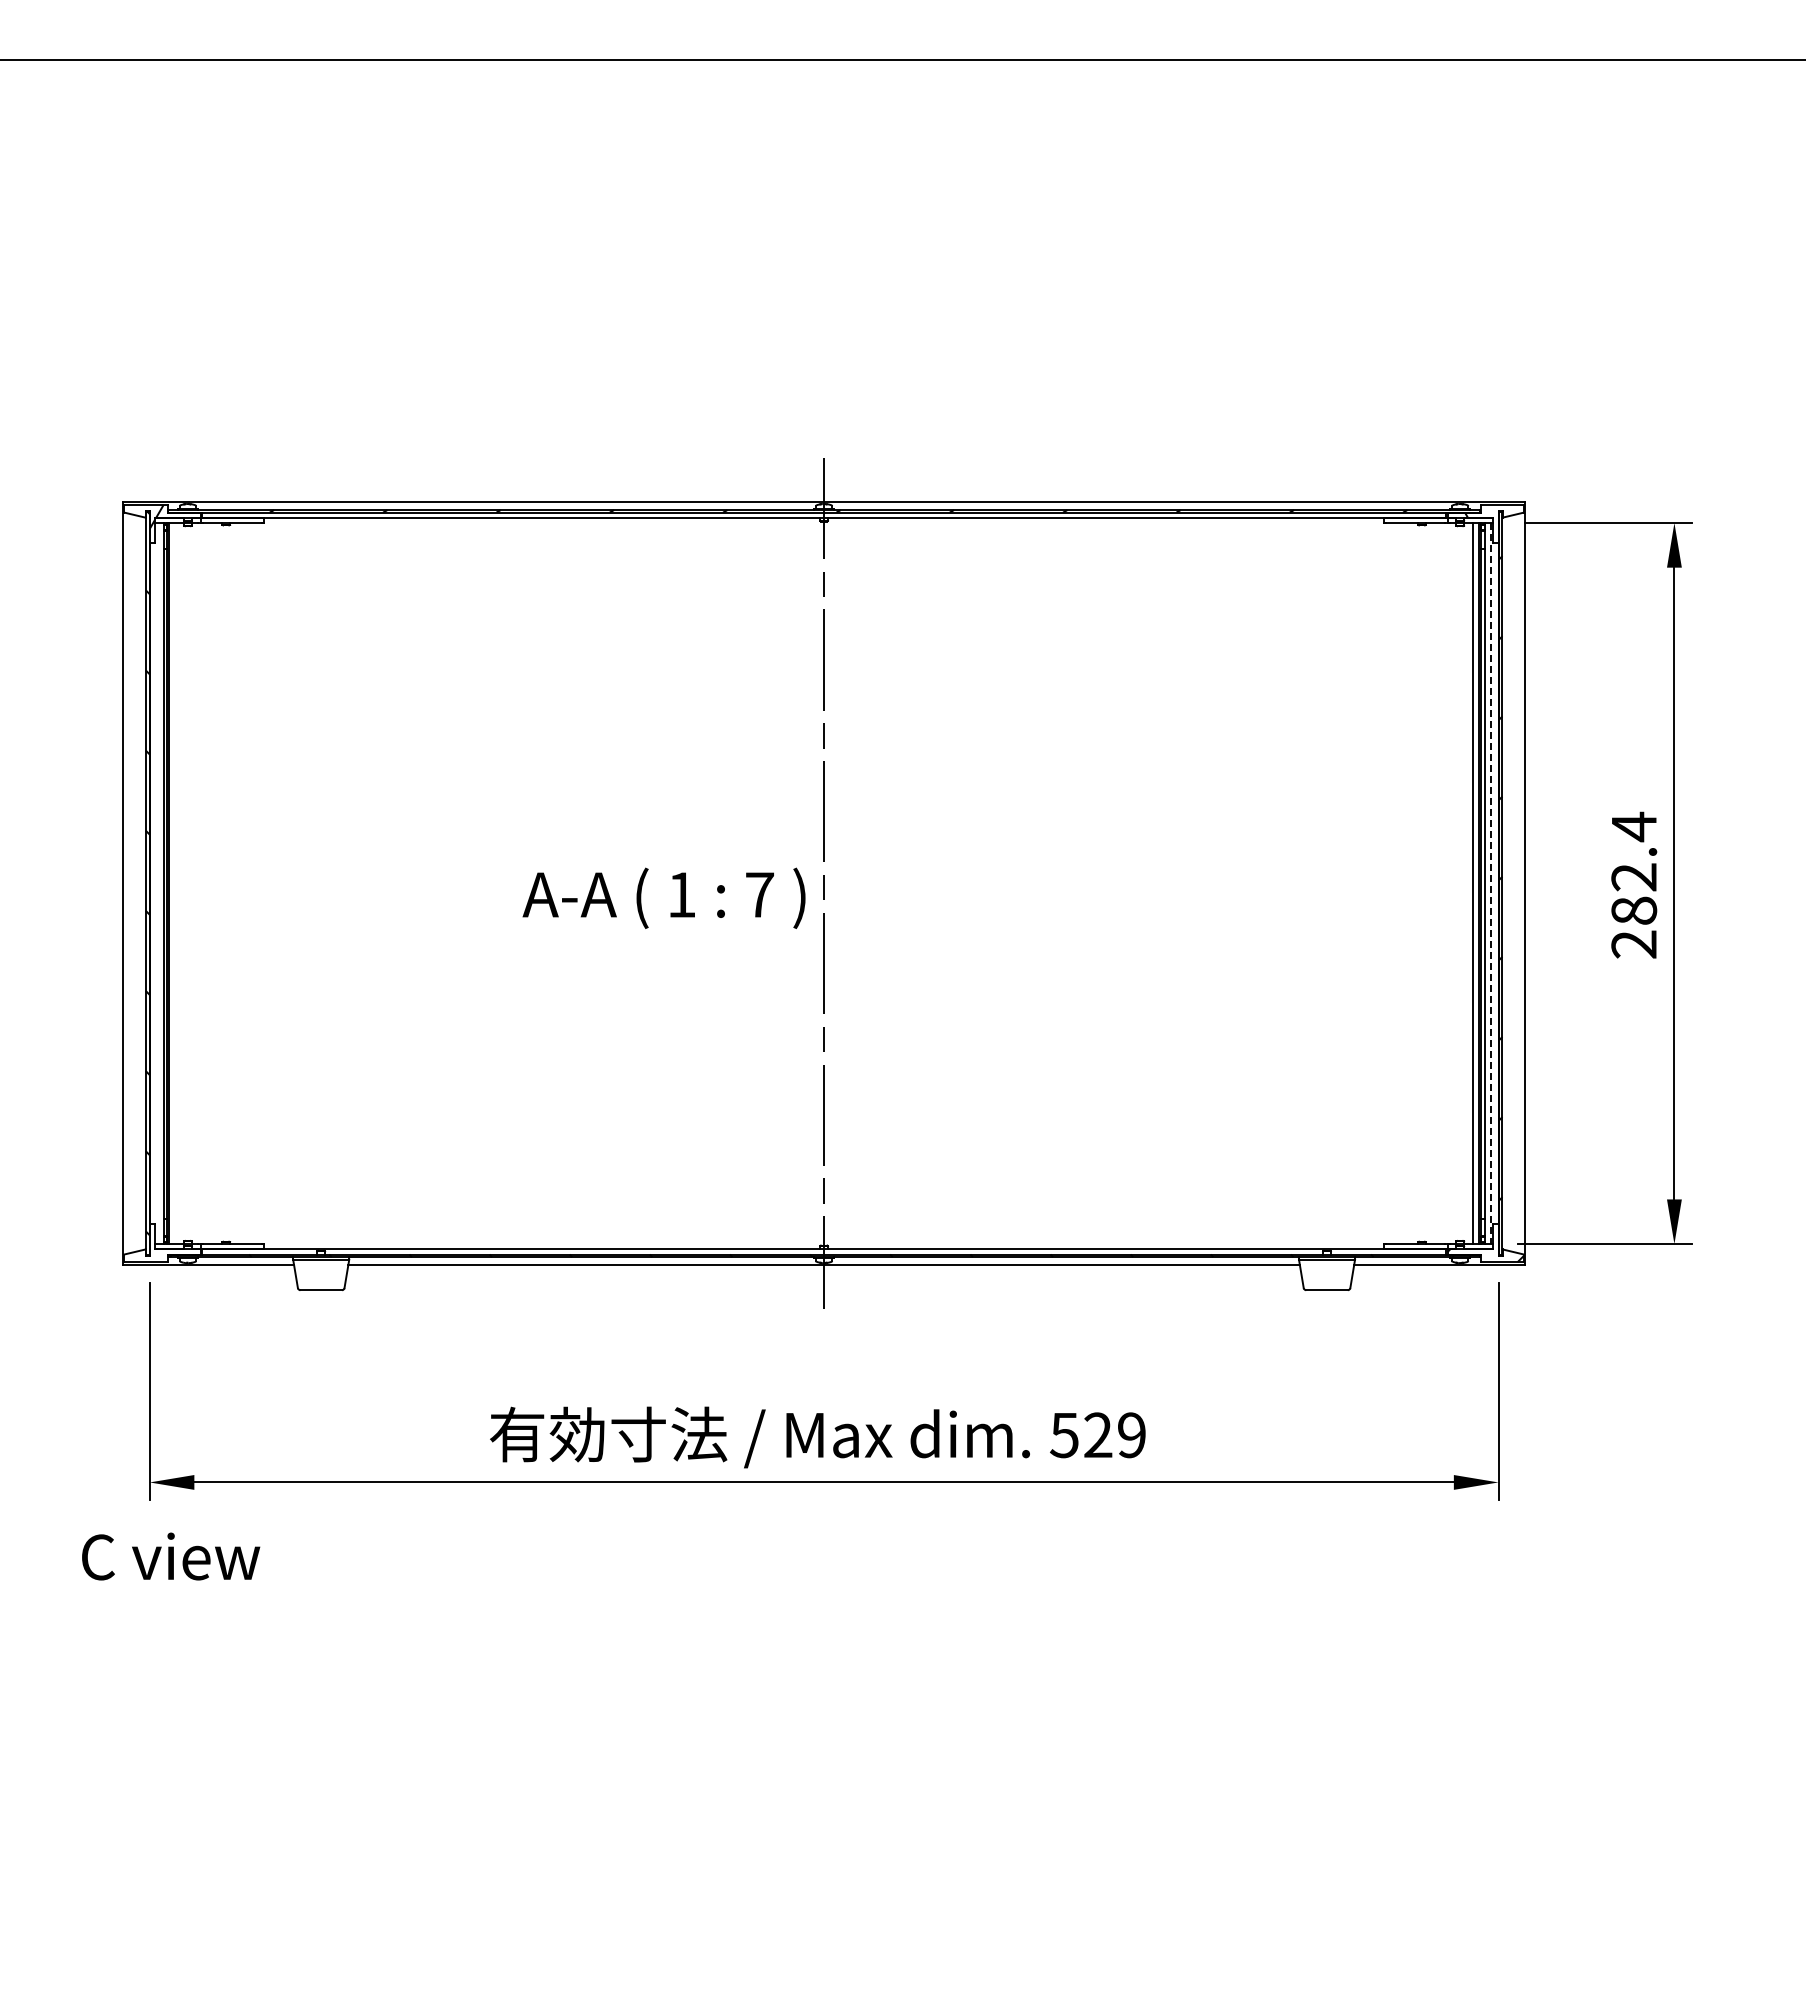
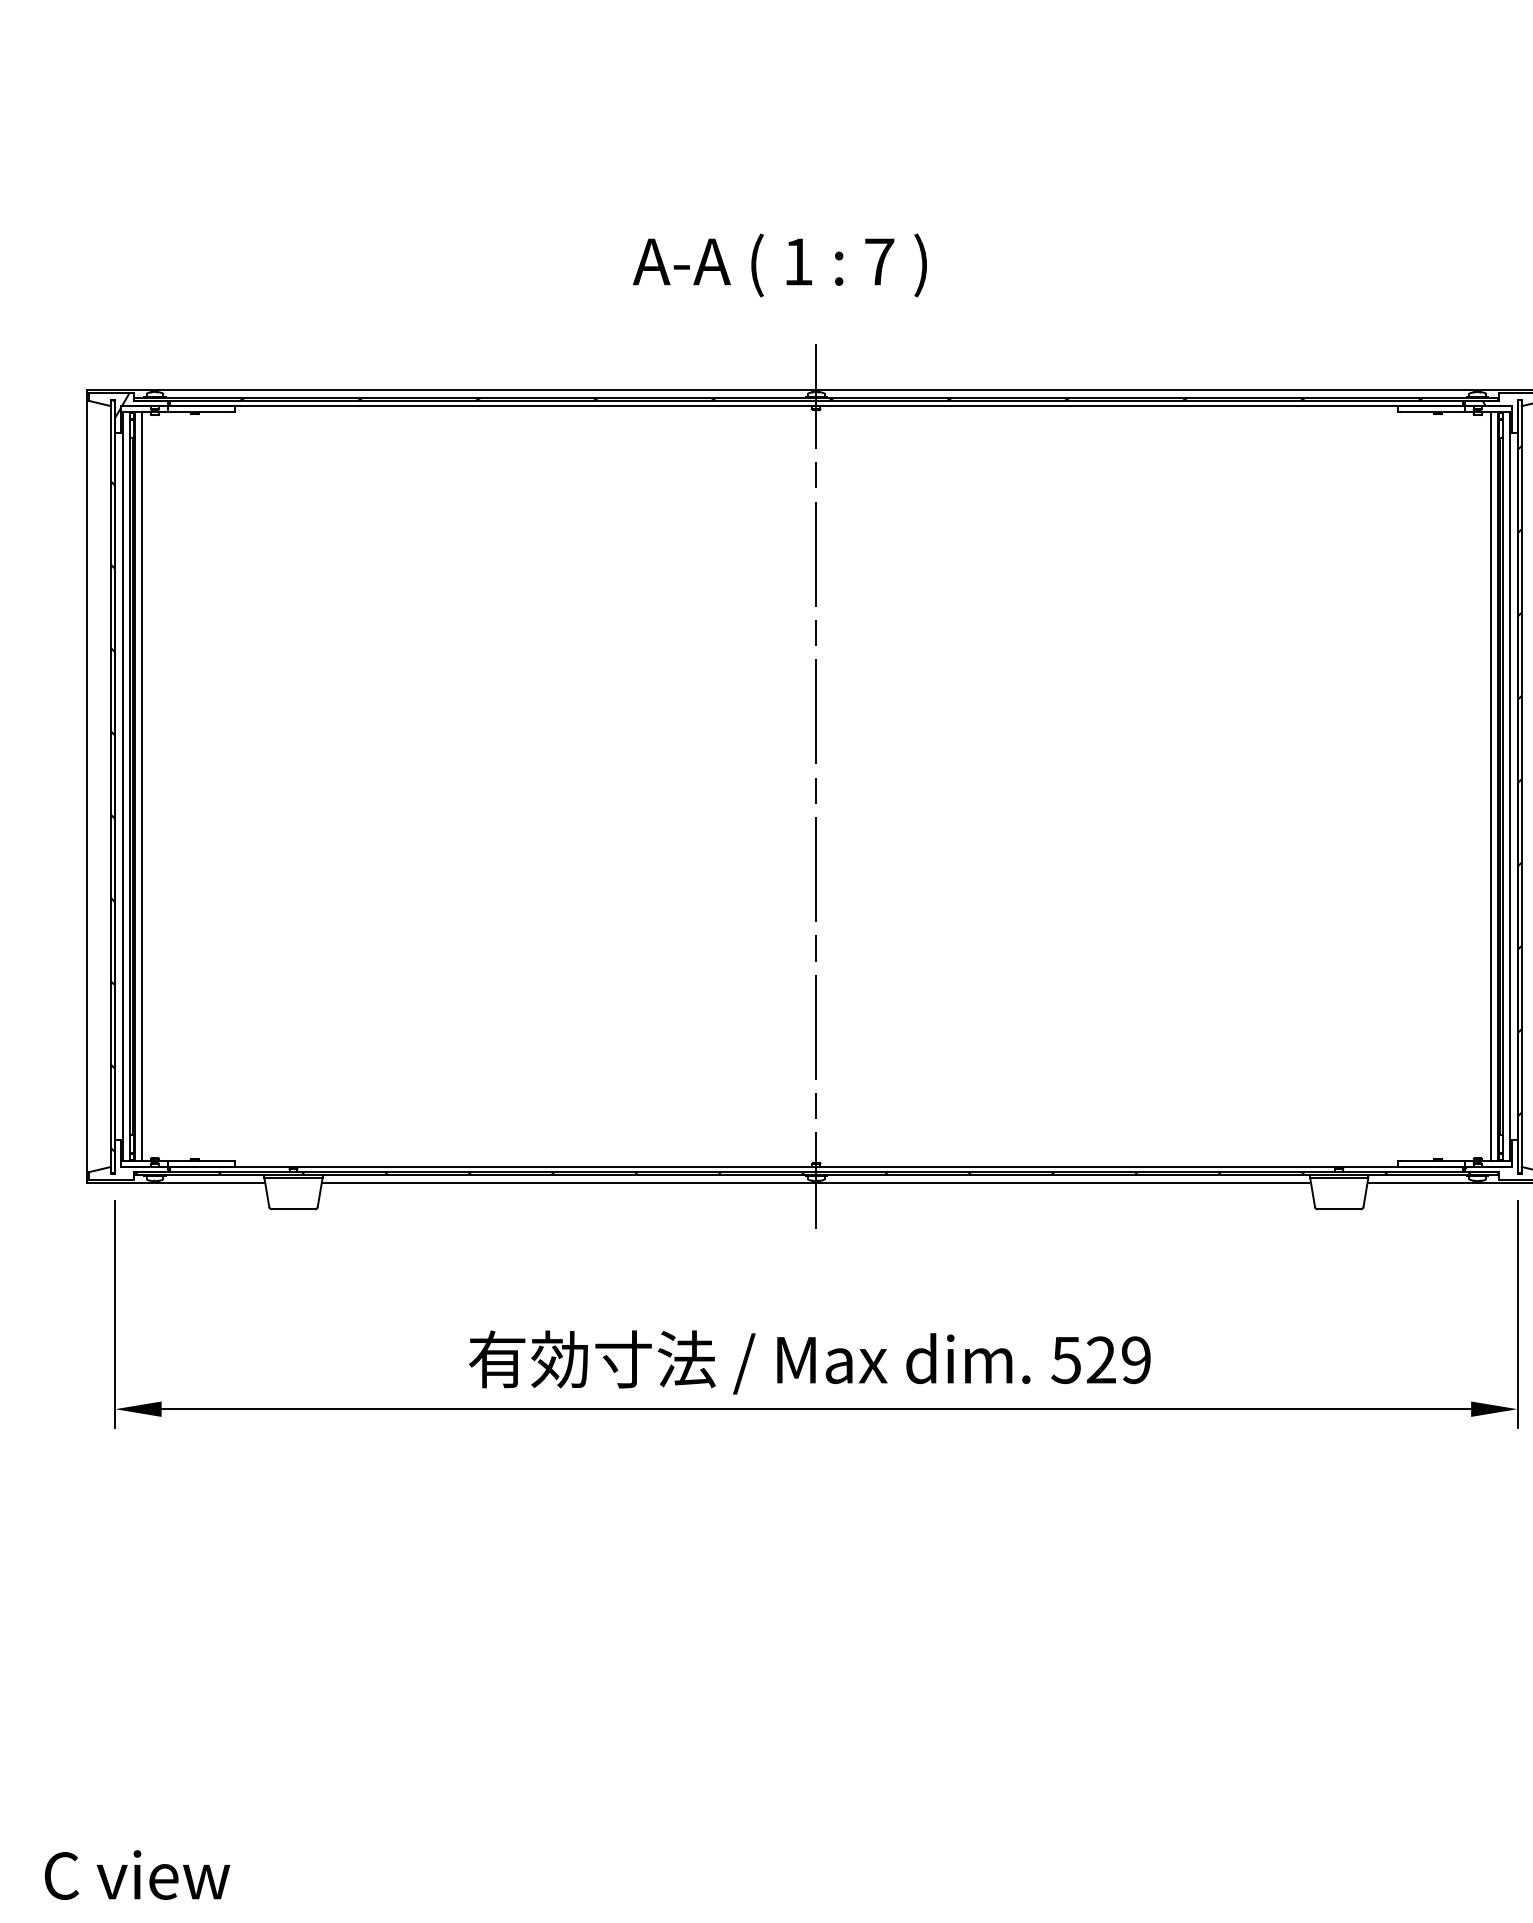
line: (157, 883) -> (123, 786), added
line: (175, 883) -> (142, 786), added
line: (1490, 883) -> (1509, 786), dashed -> solid
text: (663, 897) -> (779, 264), moved
text: (171, 1556) -> (137, 1875), moved

